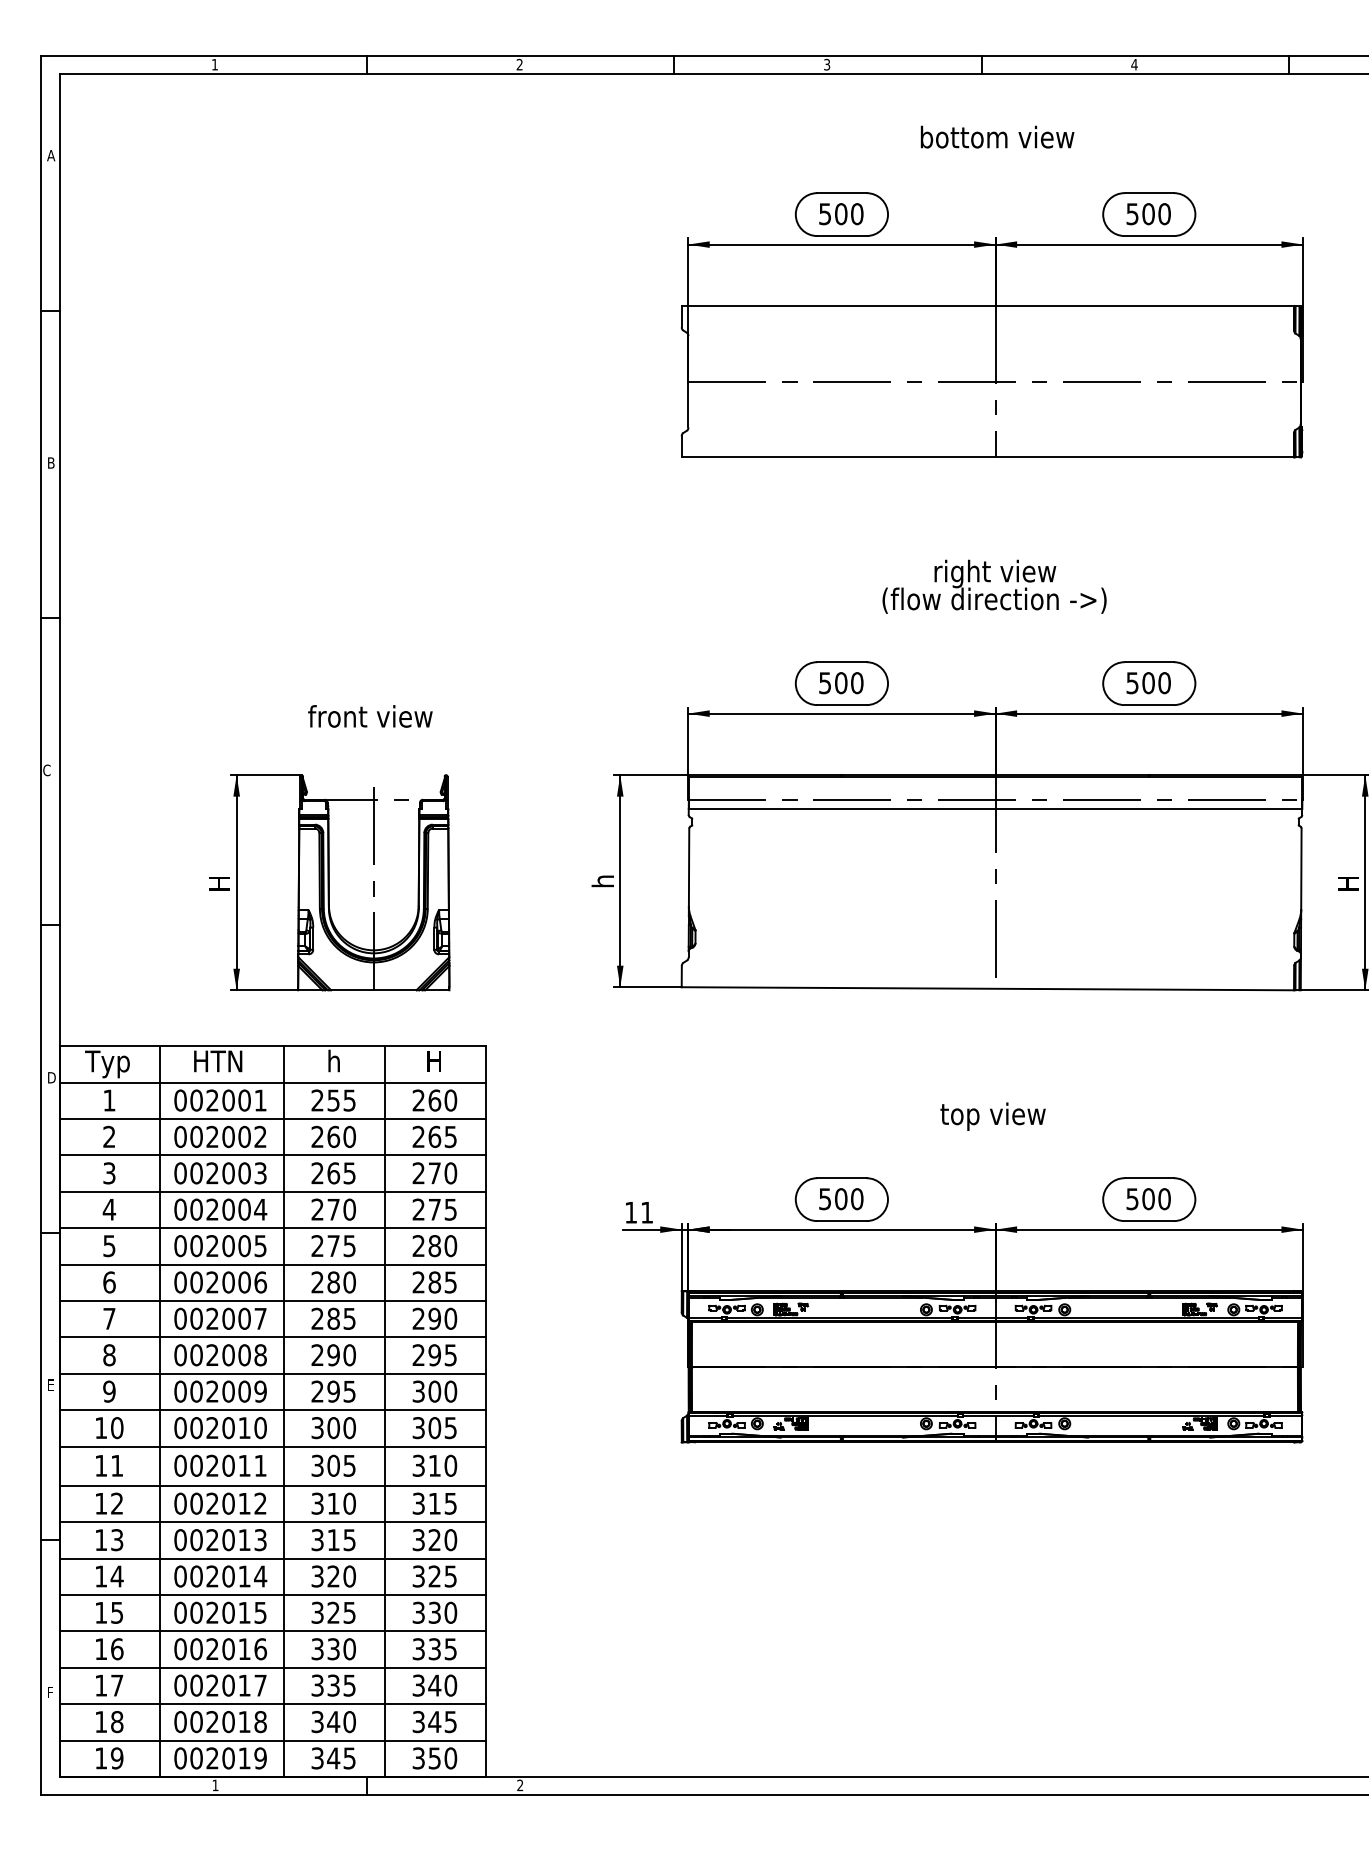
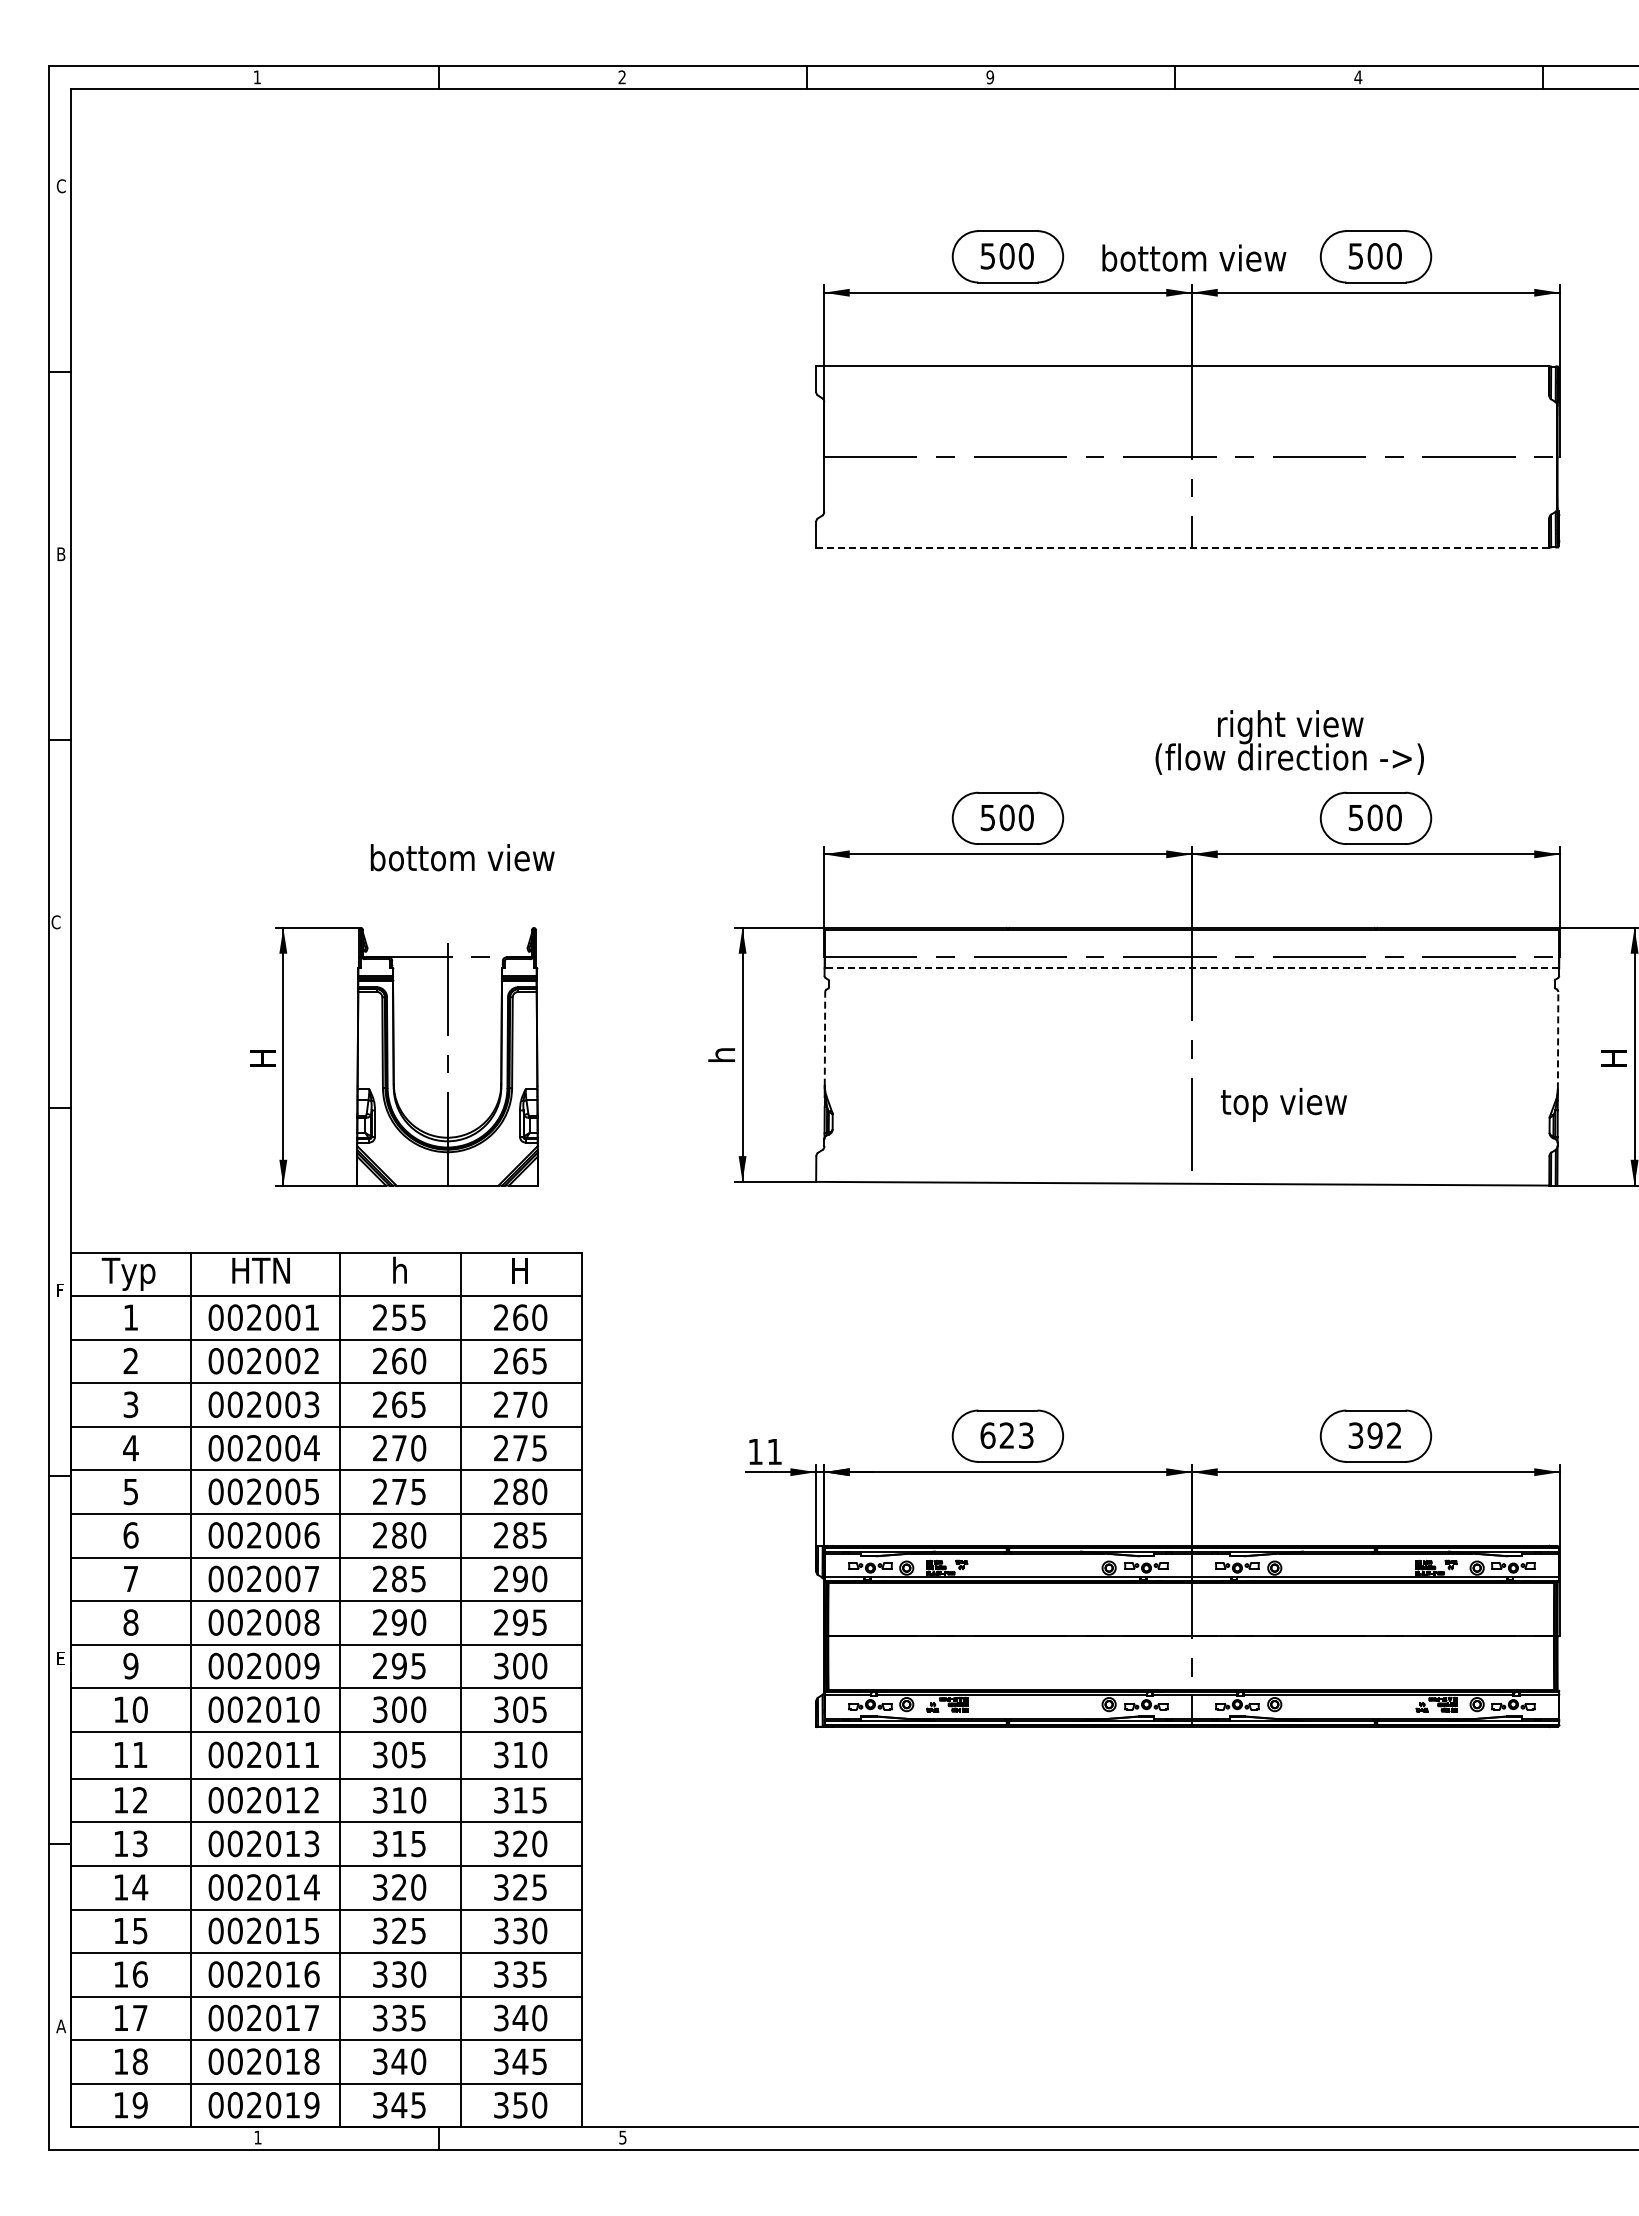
text: (827, 64) -> (990, 77), 3 -> 9
text: (997, 136) -> (1194, 257), moved
text: (51, 155) -> (61, 186), A -> C
line: (987, 457) -> (1182, 547), solid -> dashed
text: (994, 586) -> (1289, 742), moved
text: (385, 716) -> (461, 857), front view -> bottom view
line: (995, 808) -> (1191, 968), solid -> dashed
line: (688, 867) -> (824, 1038), solid -> dashed
line: (1301, 869) -> (1558, 1040), solid -> dashed
text: (51, 1077) -> (61, 1290), D -> F
text: (992, 1116) -> (1283, 1104), moved
text: (840, 1199) -> (1006, 1435), 500 -> 623
text: (1148, 1199) -> (1375, 1435), 500 -> 392
text: (51, 1692) -> (61, 2026), F -> A
text: (519, 1785) -> (622, 2137), 2 -> 5

